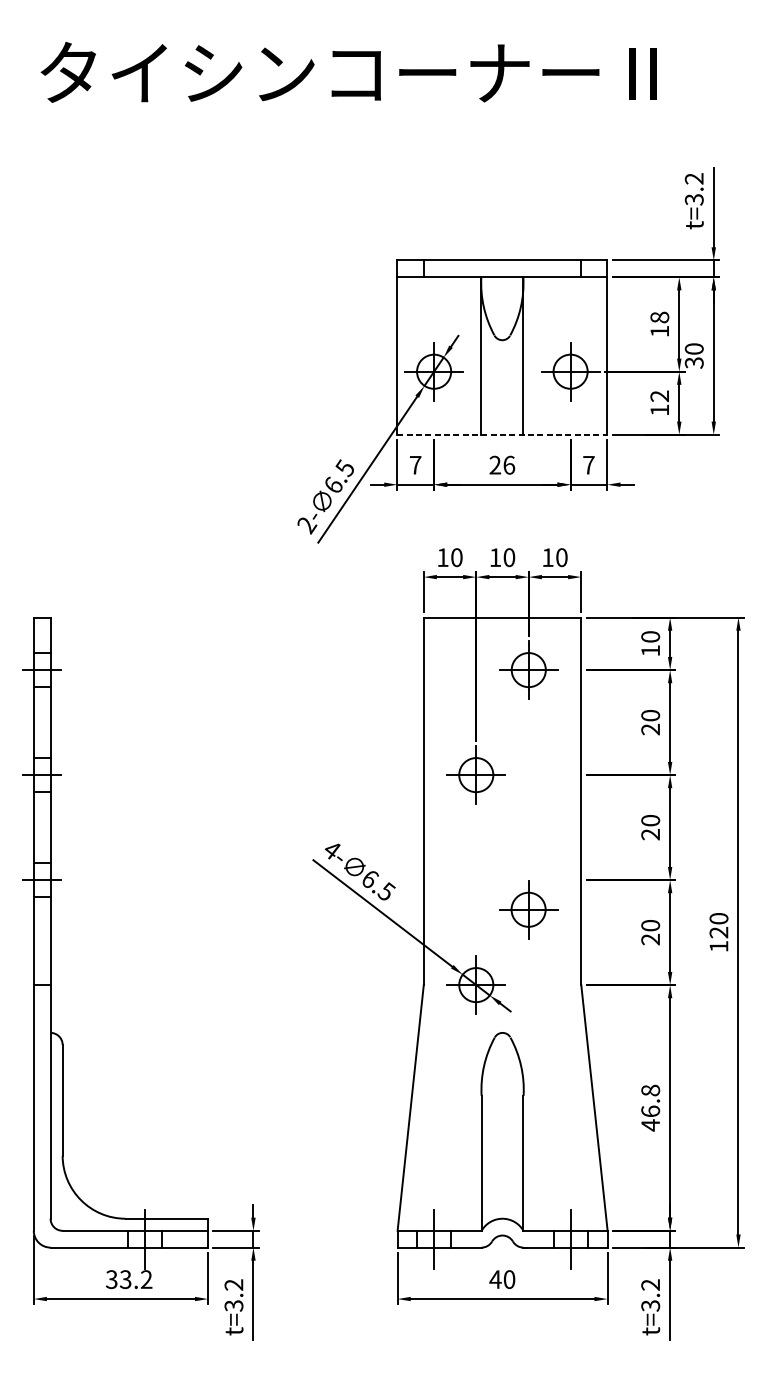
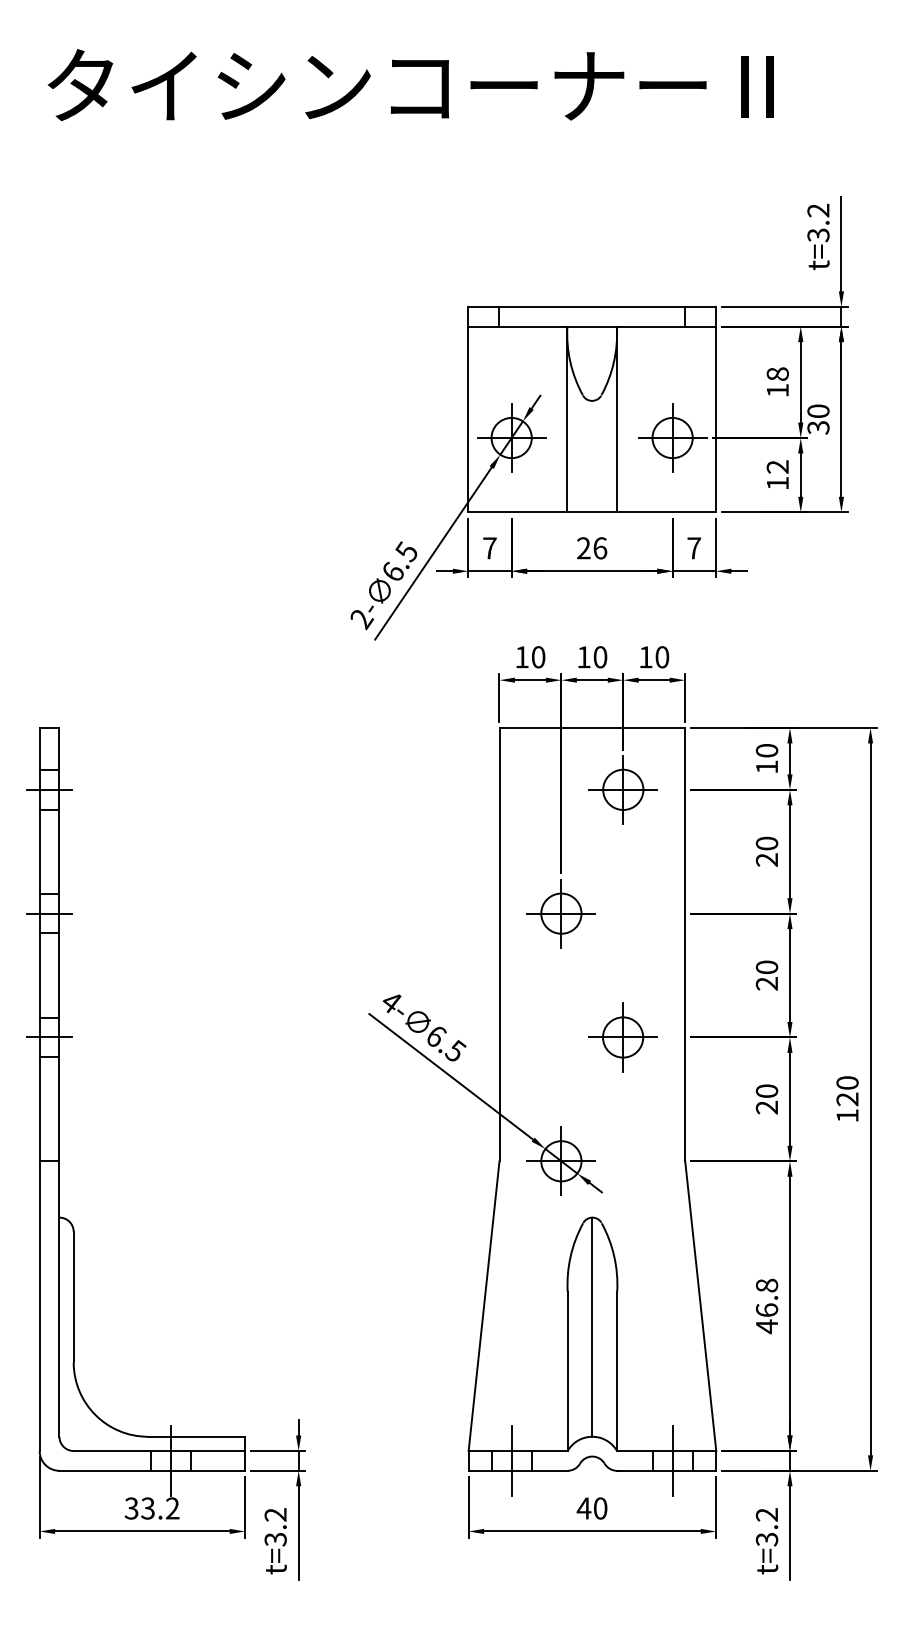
line: (502, 434) -> (592, 512), dashed -> solid
part: (528, 909) -> (622, 1037), moved
line: (502, 1125) -> (592, 1326), added

